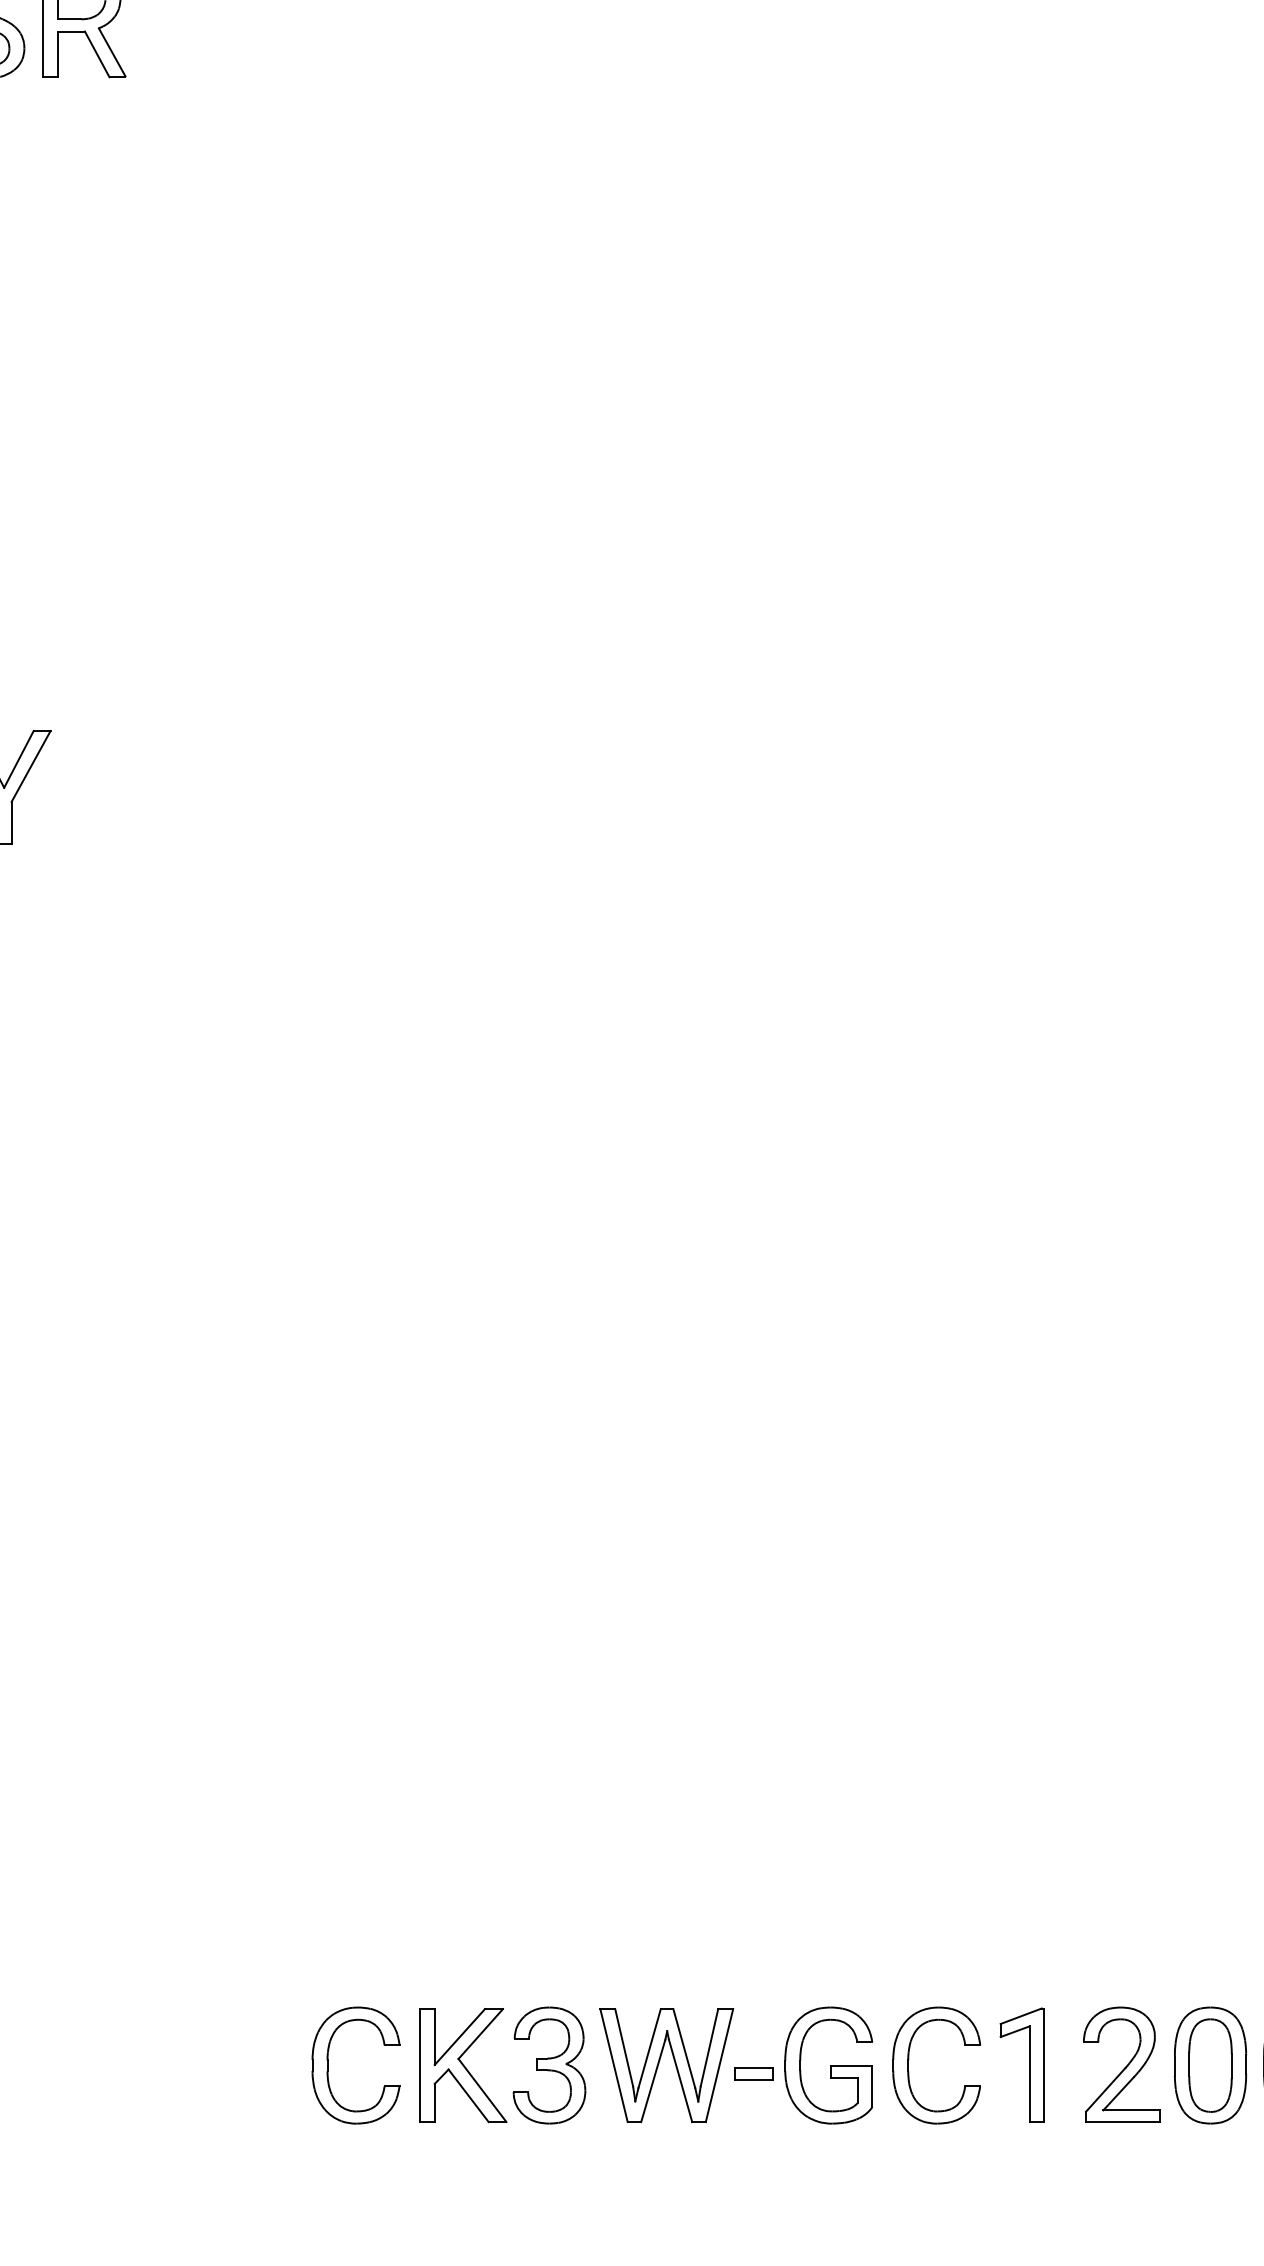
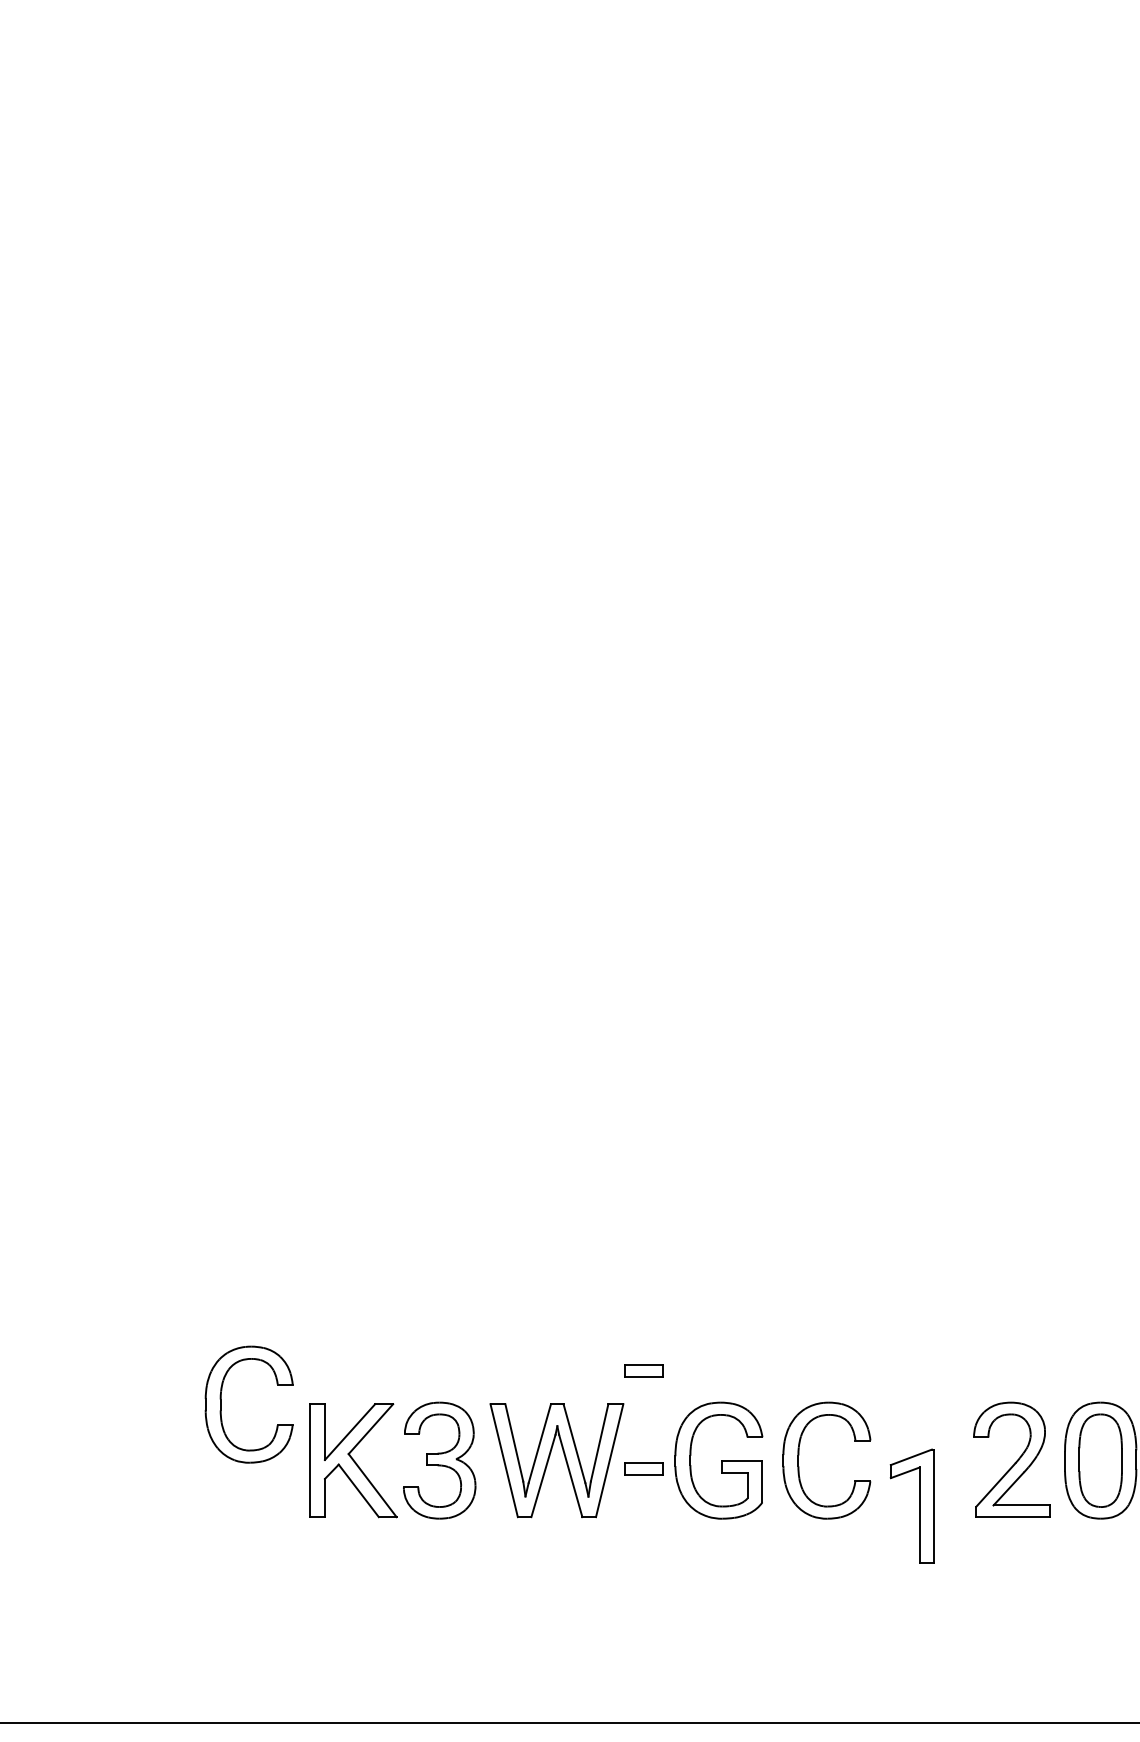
part: (753, 1975) -> (643, 1370), added
part: (1029, 2064) -> (919, 1505), moved
part: (328, 2065) -> (221, 1404), moved

